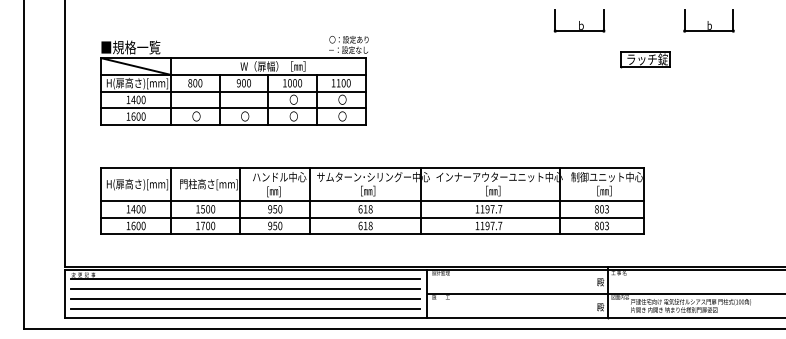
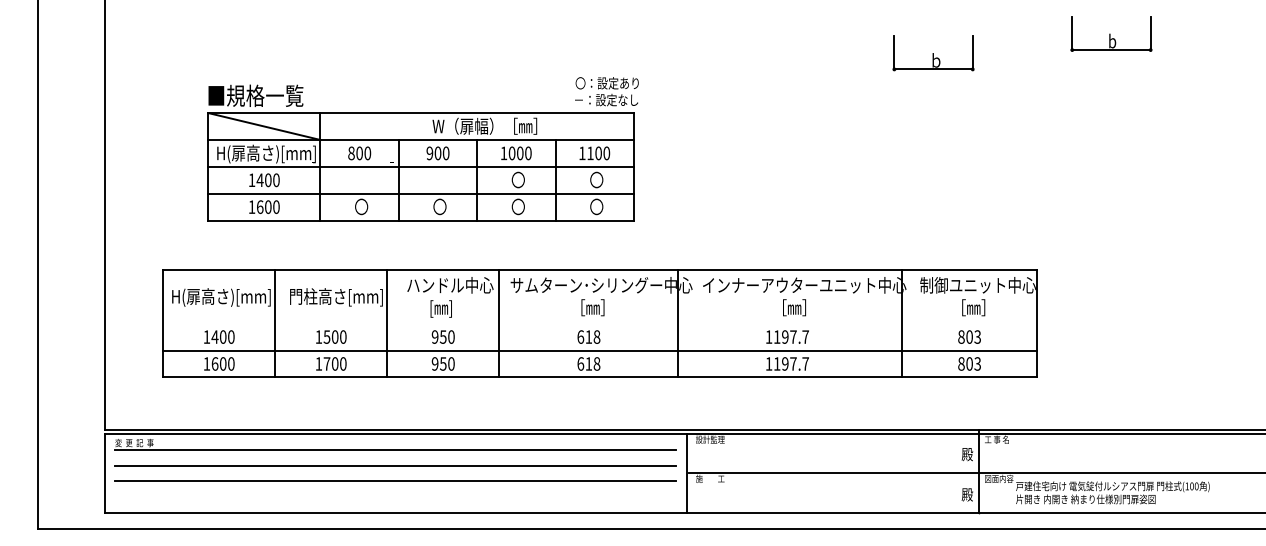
part: (579, 20) -> (933, 52), moved
part: (708, 20) -> (1110, 33), moved
part: (645, 59) -> (1039, 95), removed
part: (234, 80) -> (422, 148), moved
line: (372, 200) -> (599, 322), removed
line: (245, 308) -> (395, 496), removed

